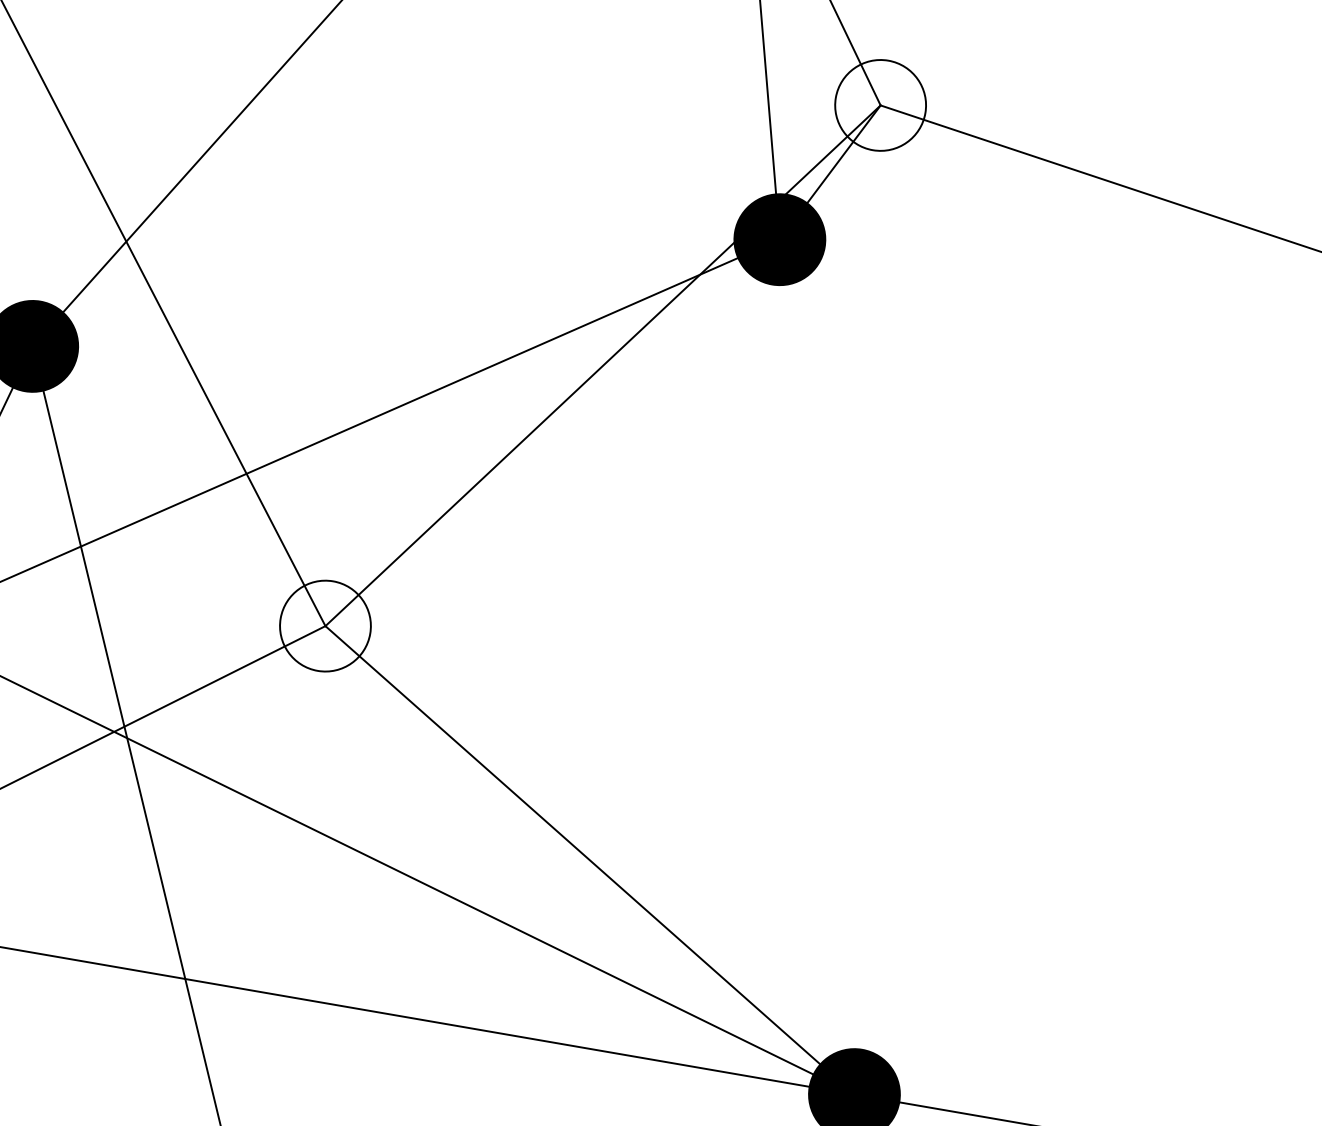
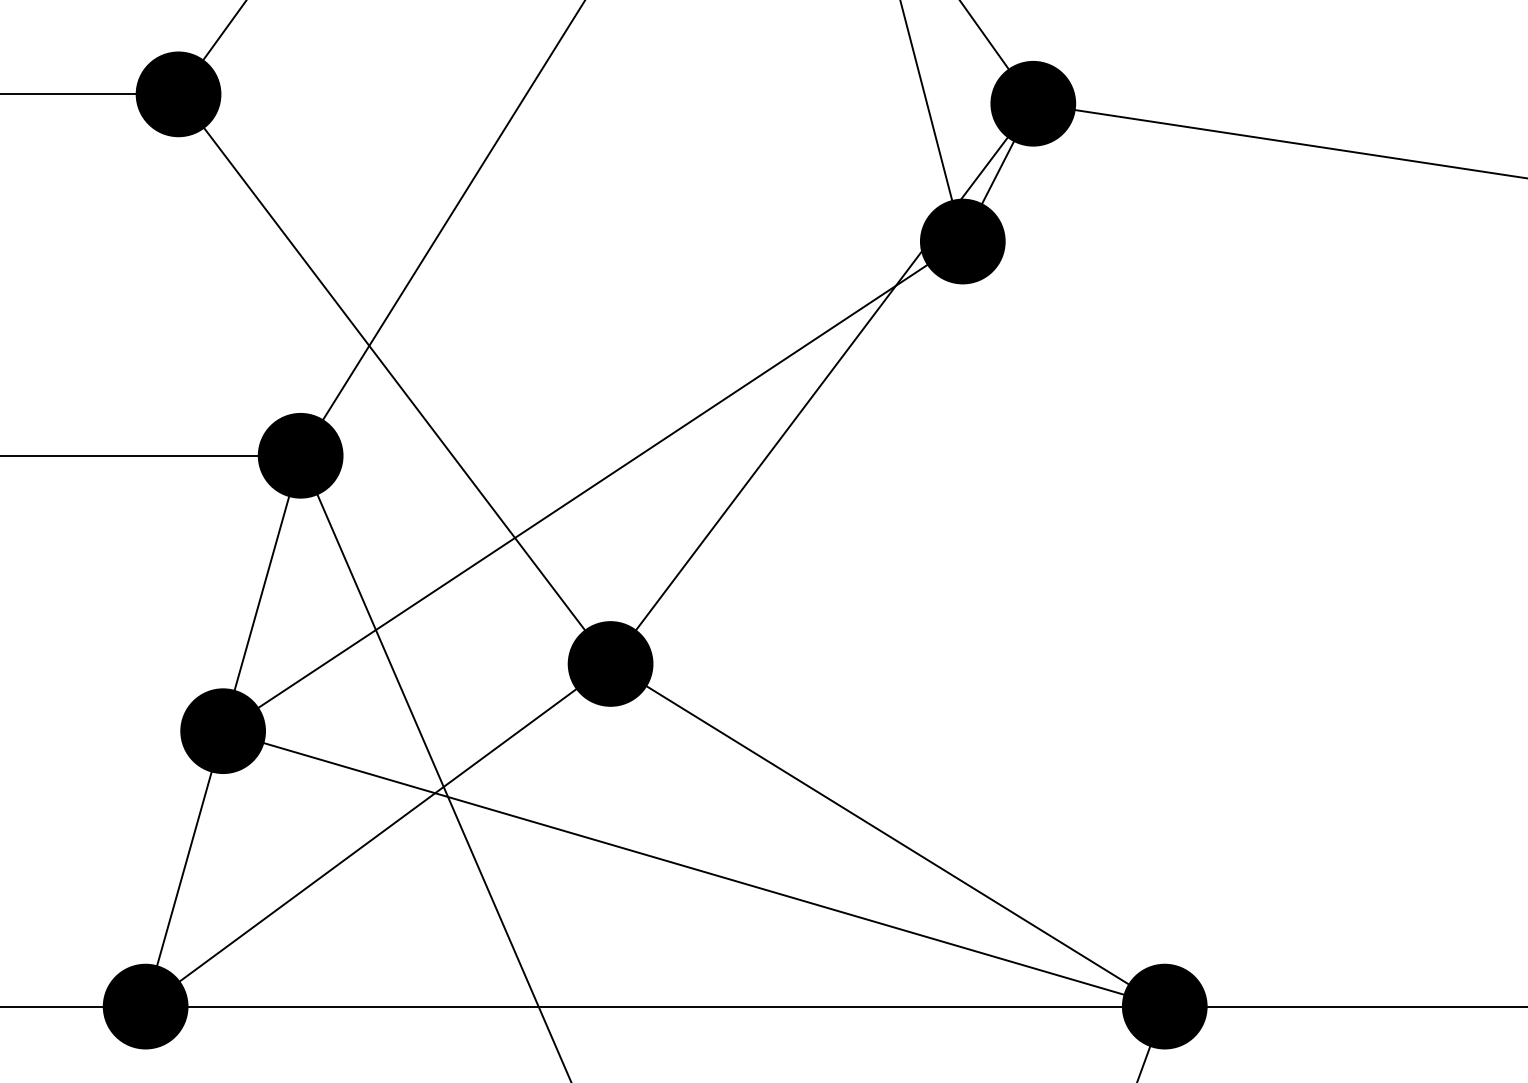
fill: (880, 105) -> (1033, 103), added
fill: (325, 625) -> (610, 663), added

